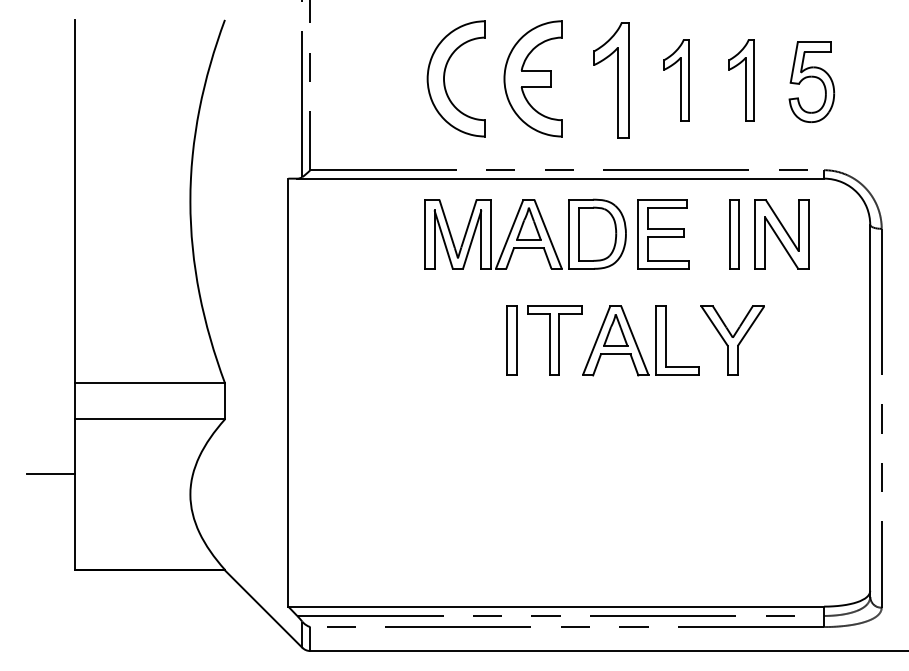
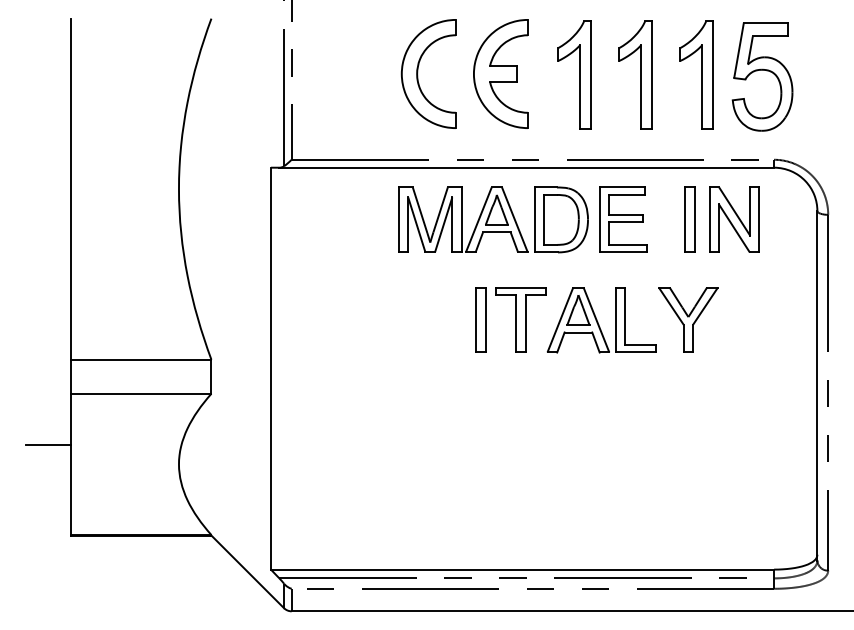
part: (676, 80) -> (635, 75), size x1.43
part: (741, 80) -> (696, 75), size x1.43
part: (811, 81) -> (762, 76), size x1.43

